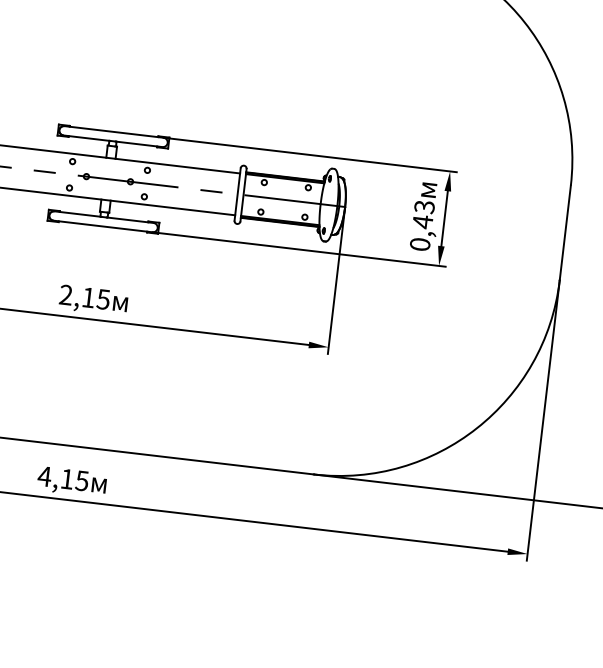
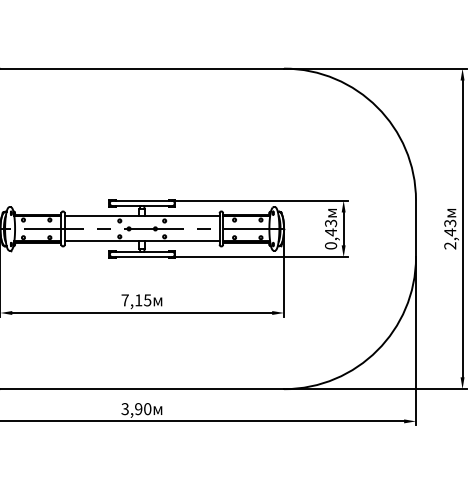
text: (64, 295) -> (124, 300), 2,15 -> 7,15
text: (63, 479) -> (136, 409), 4,15 -> 3,90

